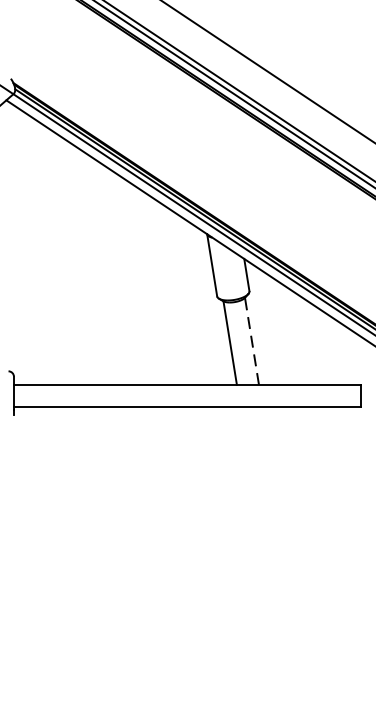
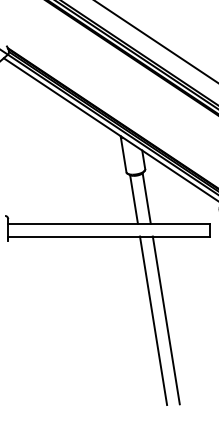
line: (251, 341) -> (146, 198), dashed -> solid
line: (263, 551) -> (153, 320), added
line: (284, 551) -> (165, 320), added

